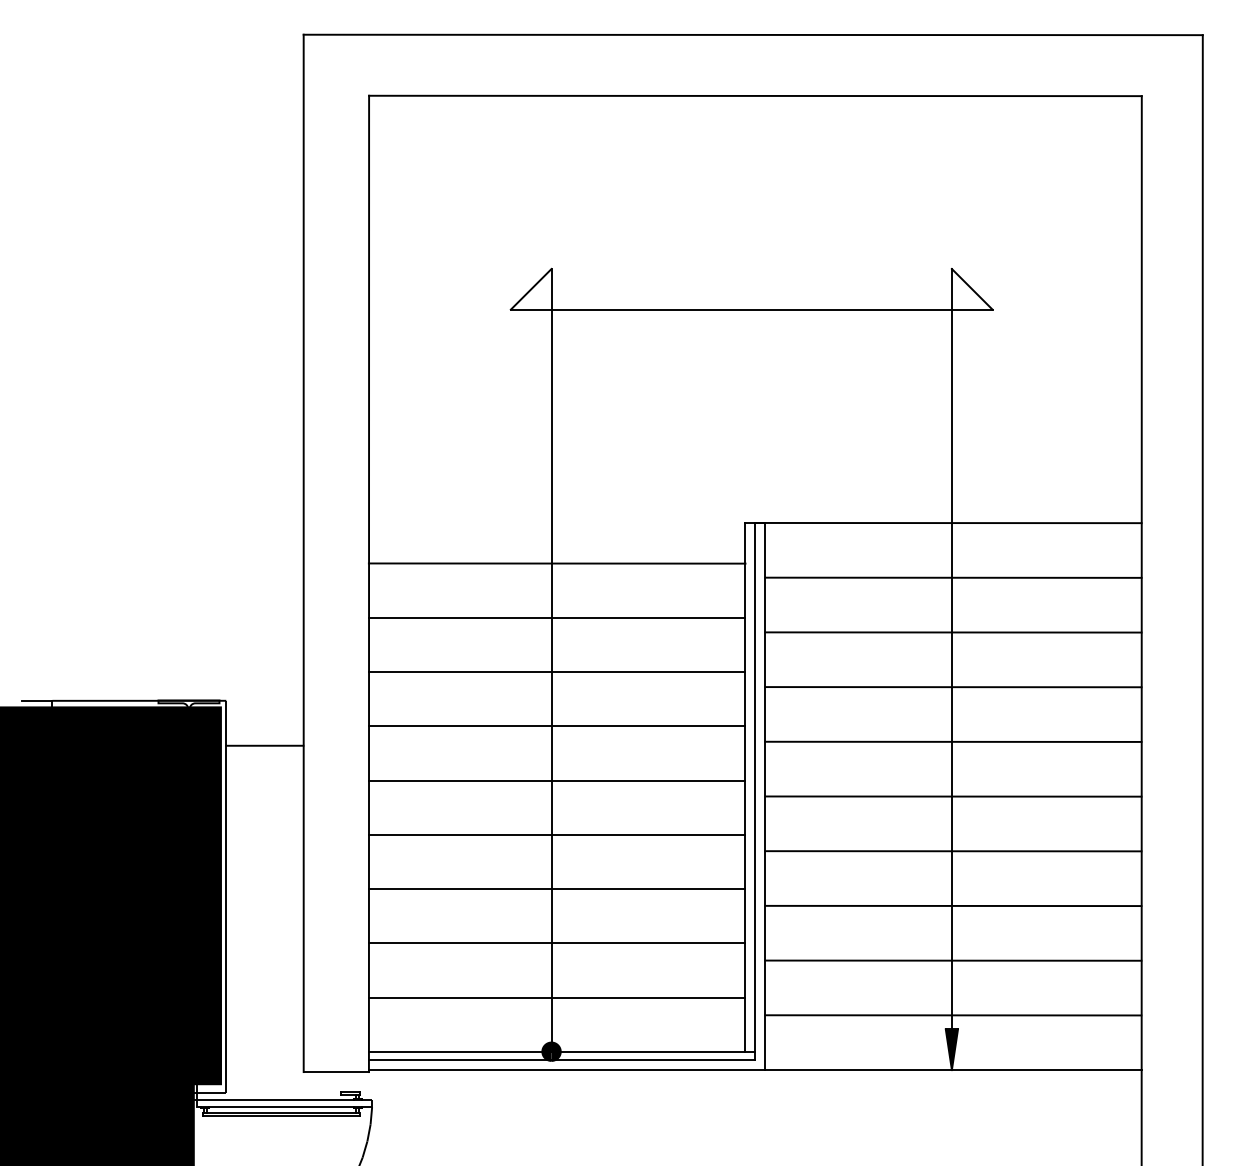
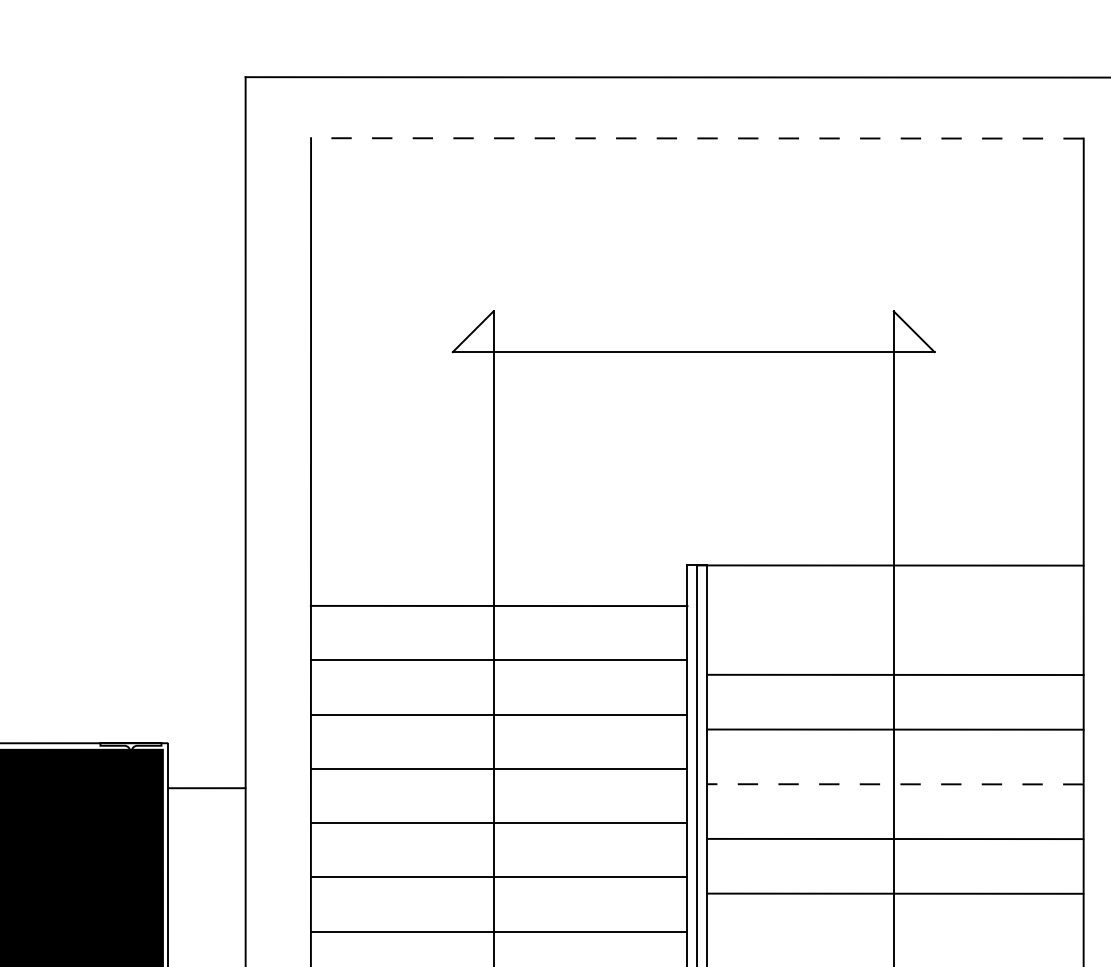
line: (754, 95) -> (696, 137), solid -> dashed
line: (953, 577) -> (895, 619), removed
line: (952, 741) -> (894, 783), solid -> dashed
line: (953, 905) -> (895, 947), removed

